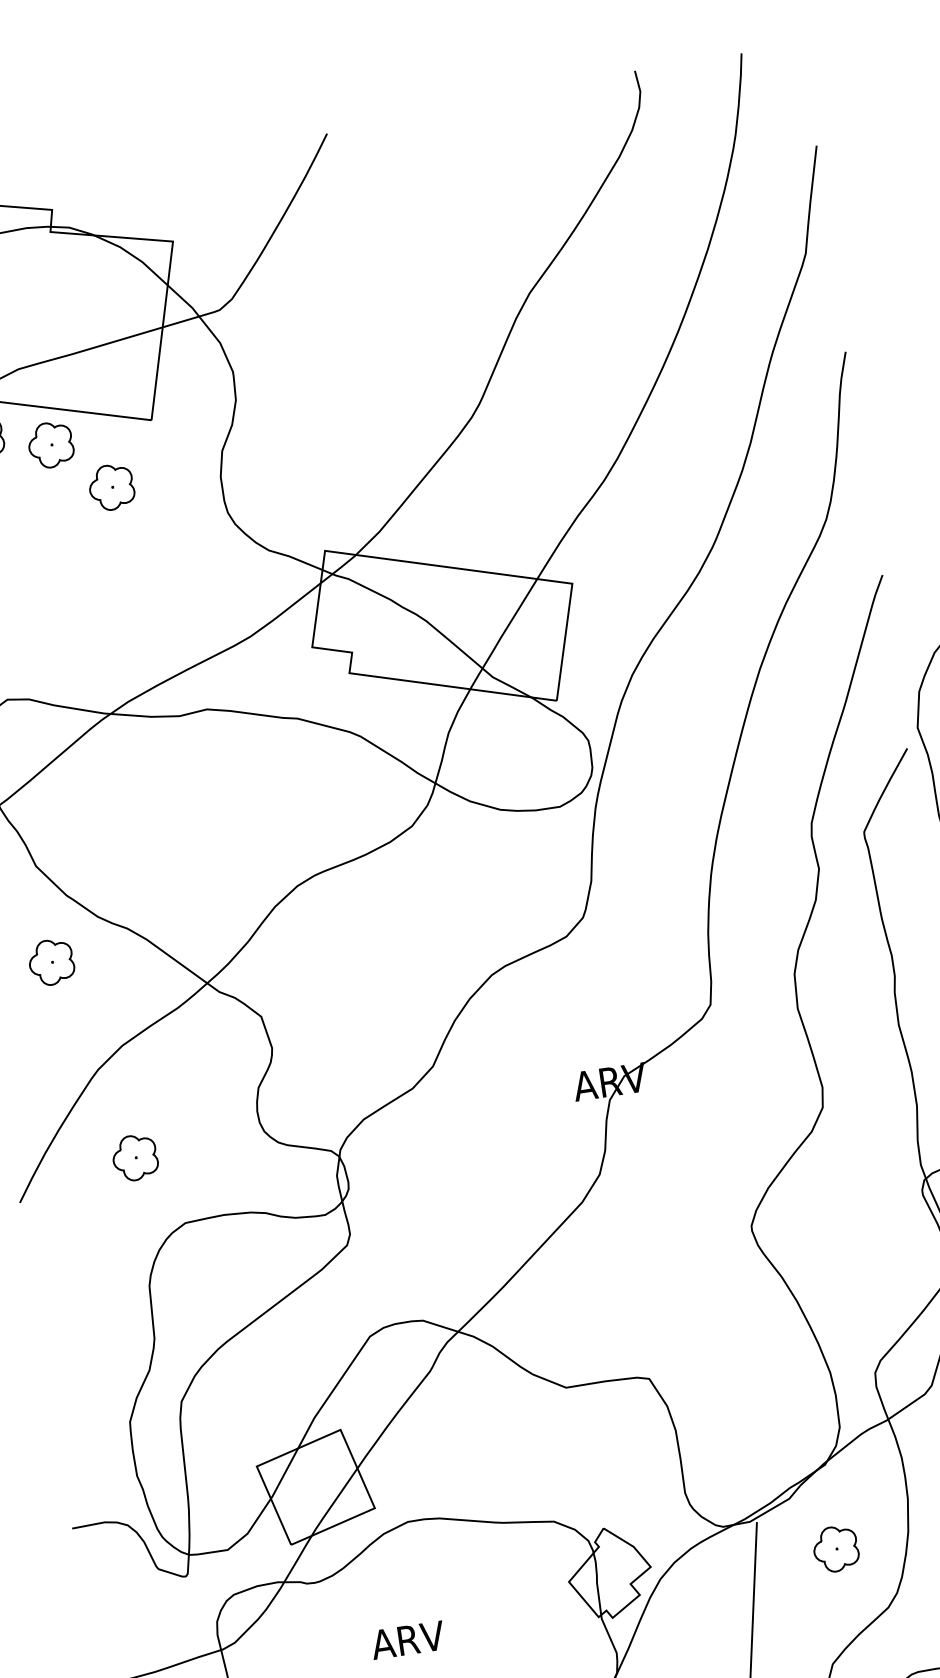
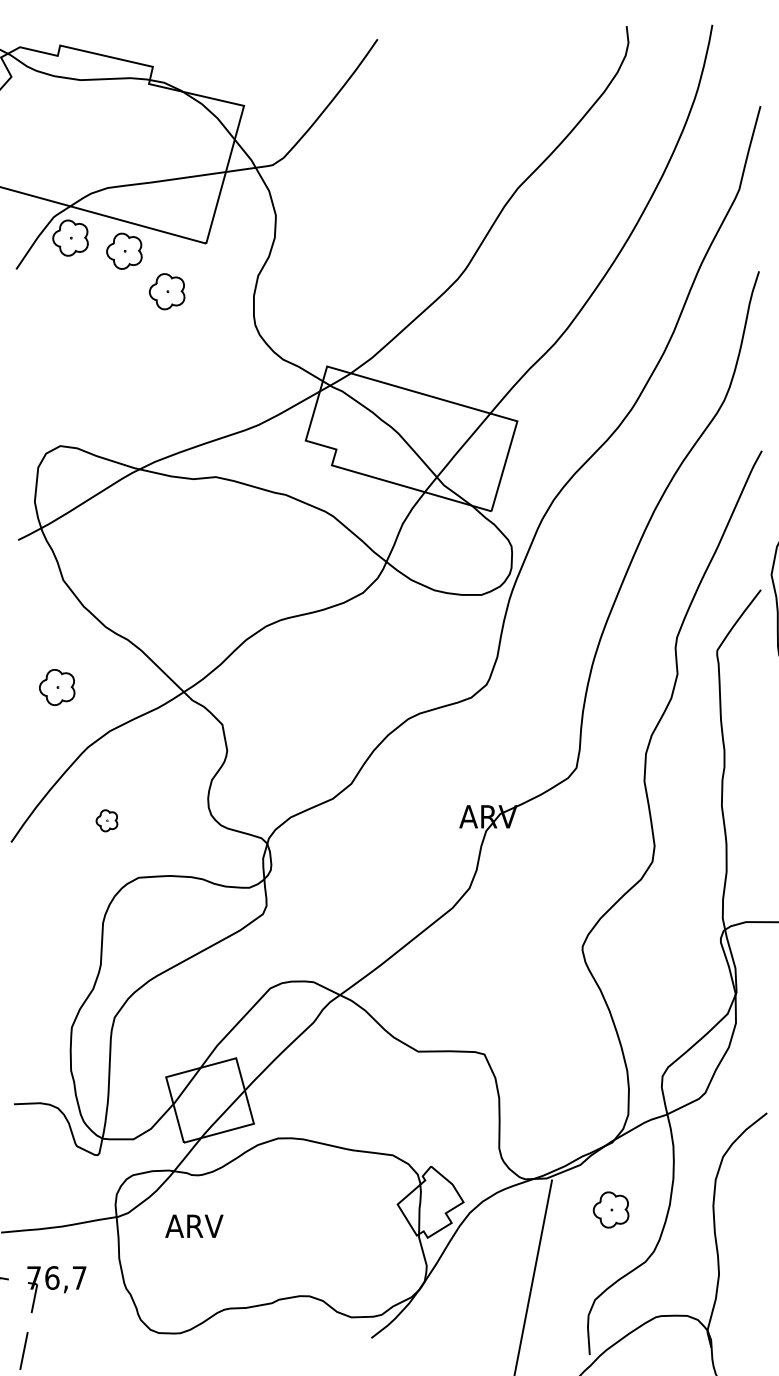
part: (51, 962) -> (57, 687), moved
part: (134, 1157) -> (106, 820), size x0.6
text: (407, 1639) -> (194, 1225), moved

